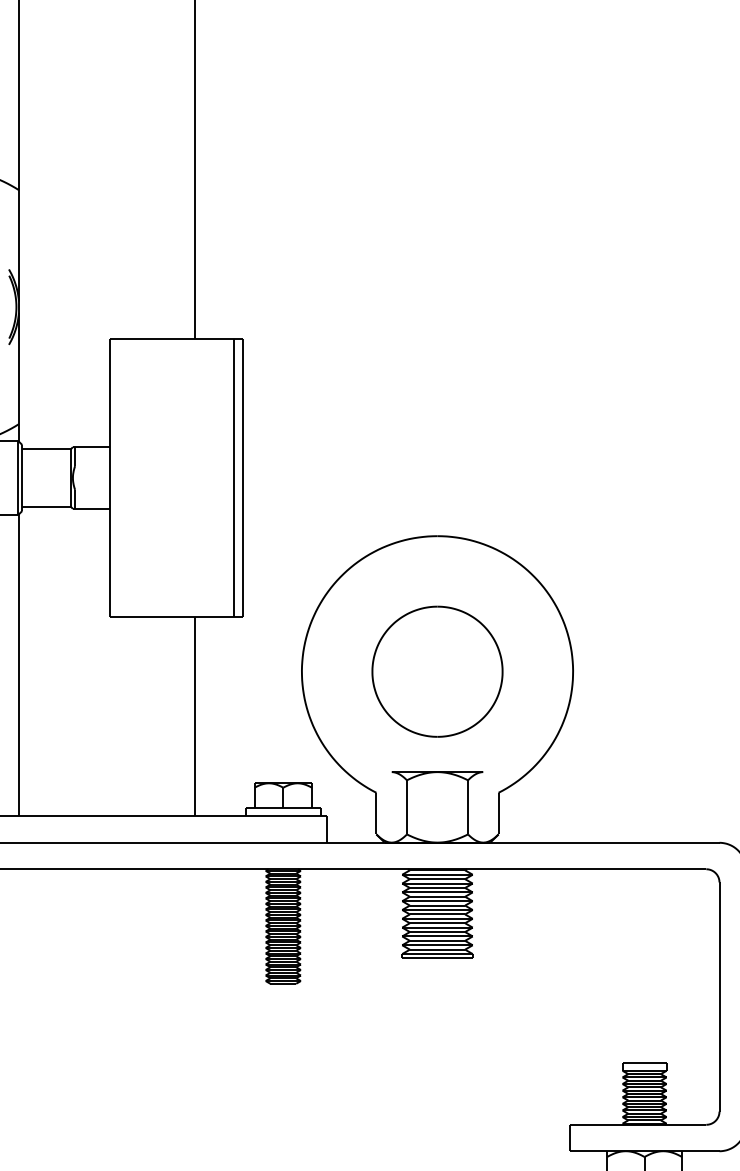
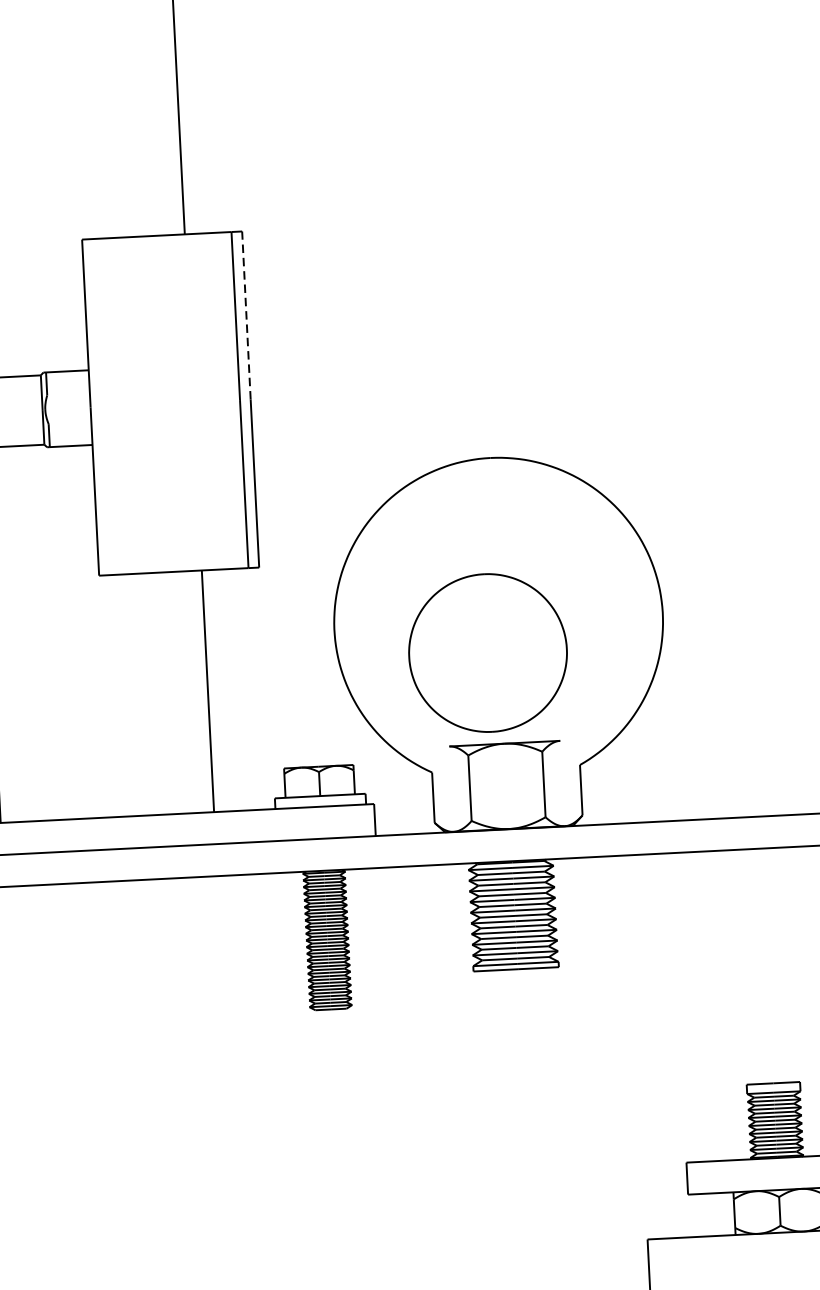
line: (242, 408) -> (246, 315), solid -> dashed
part: (437, 671) -> (488, 652), moved

